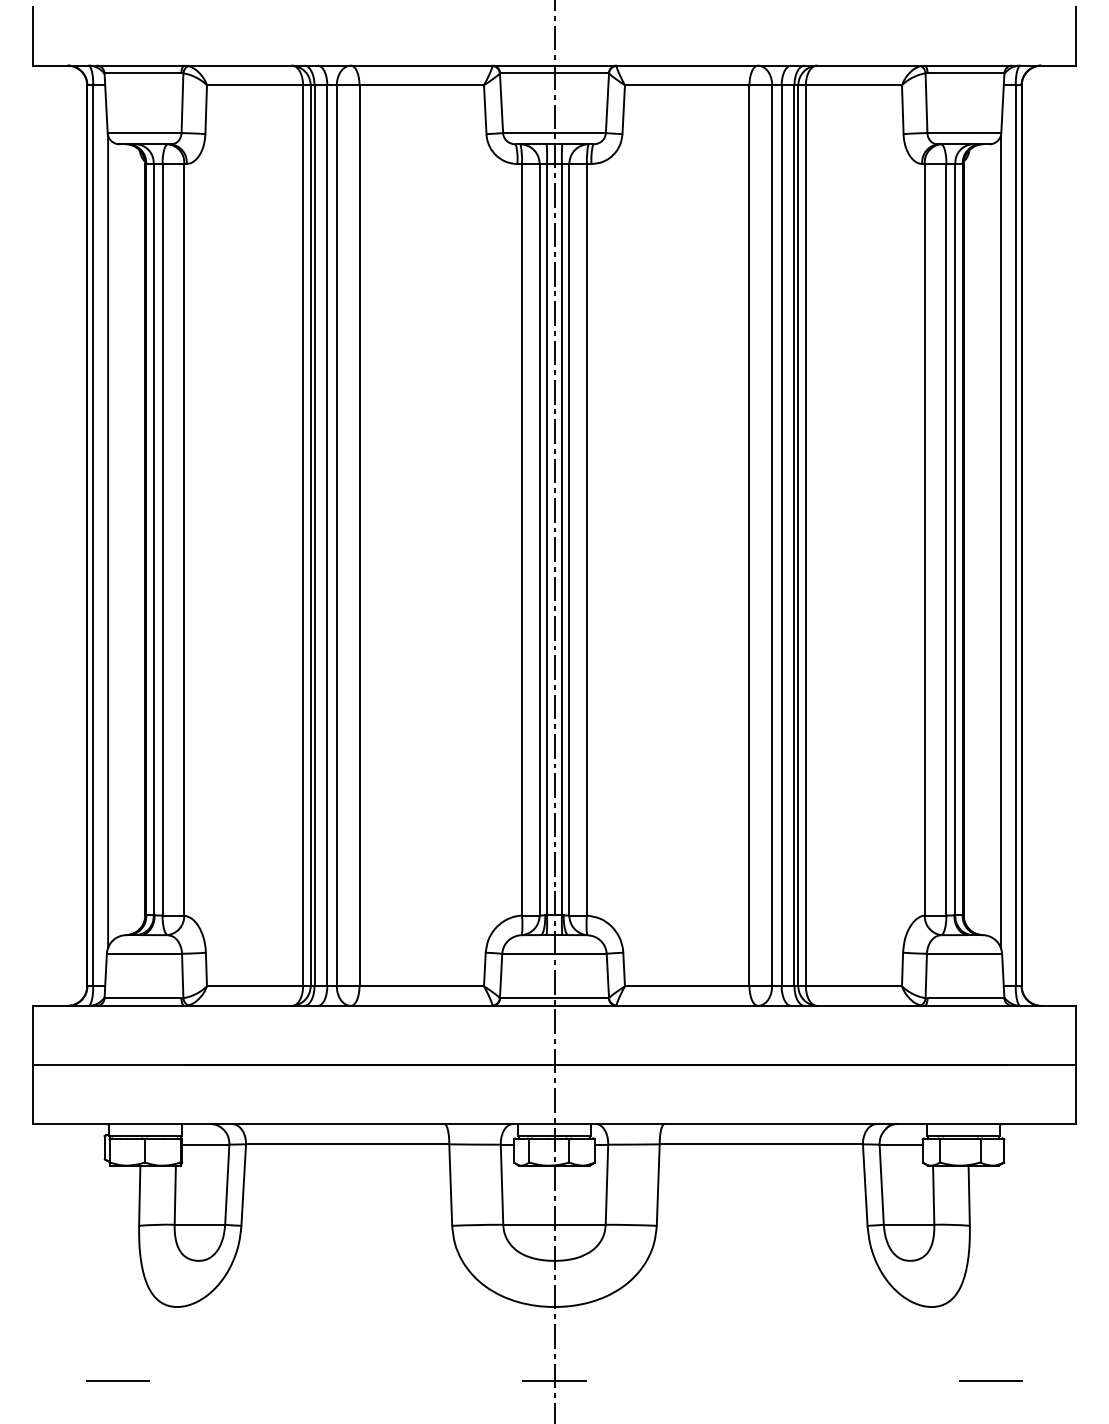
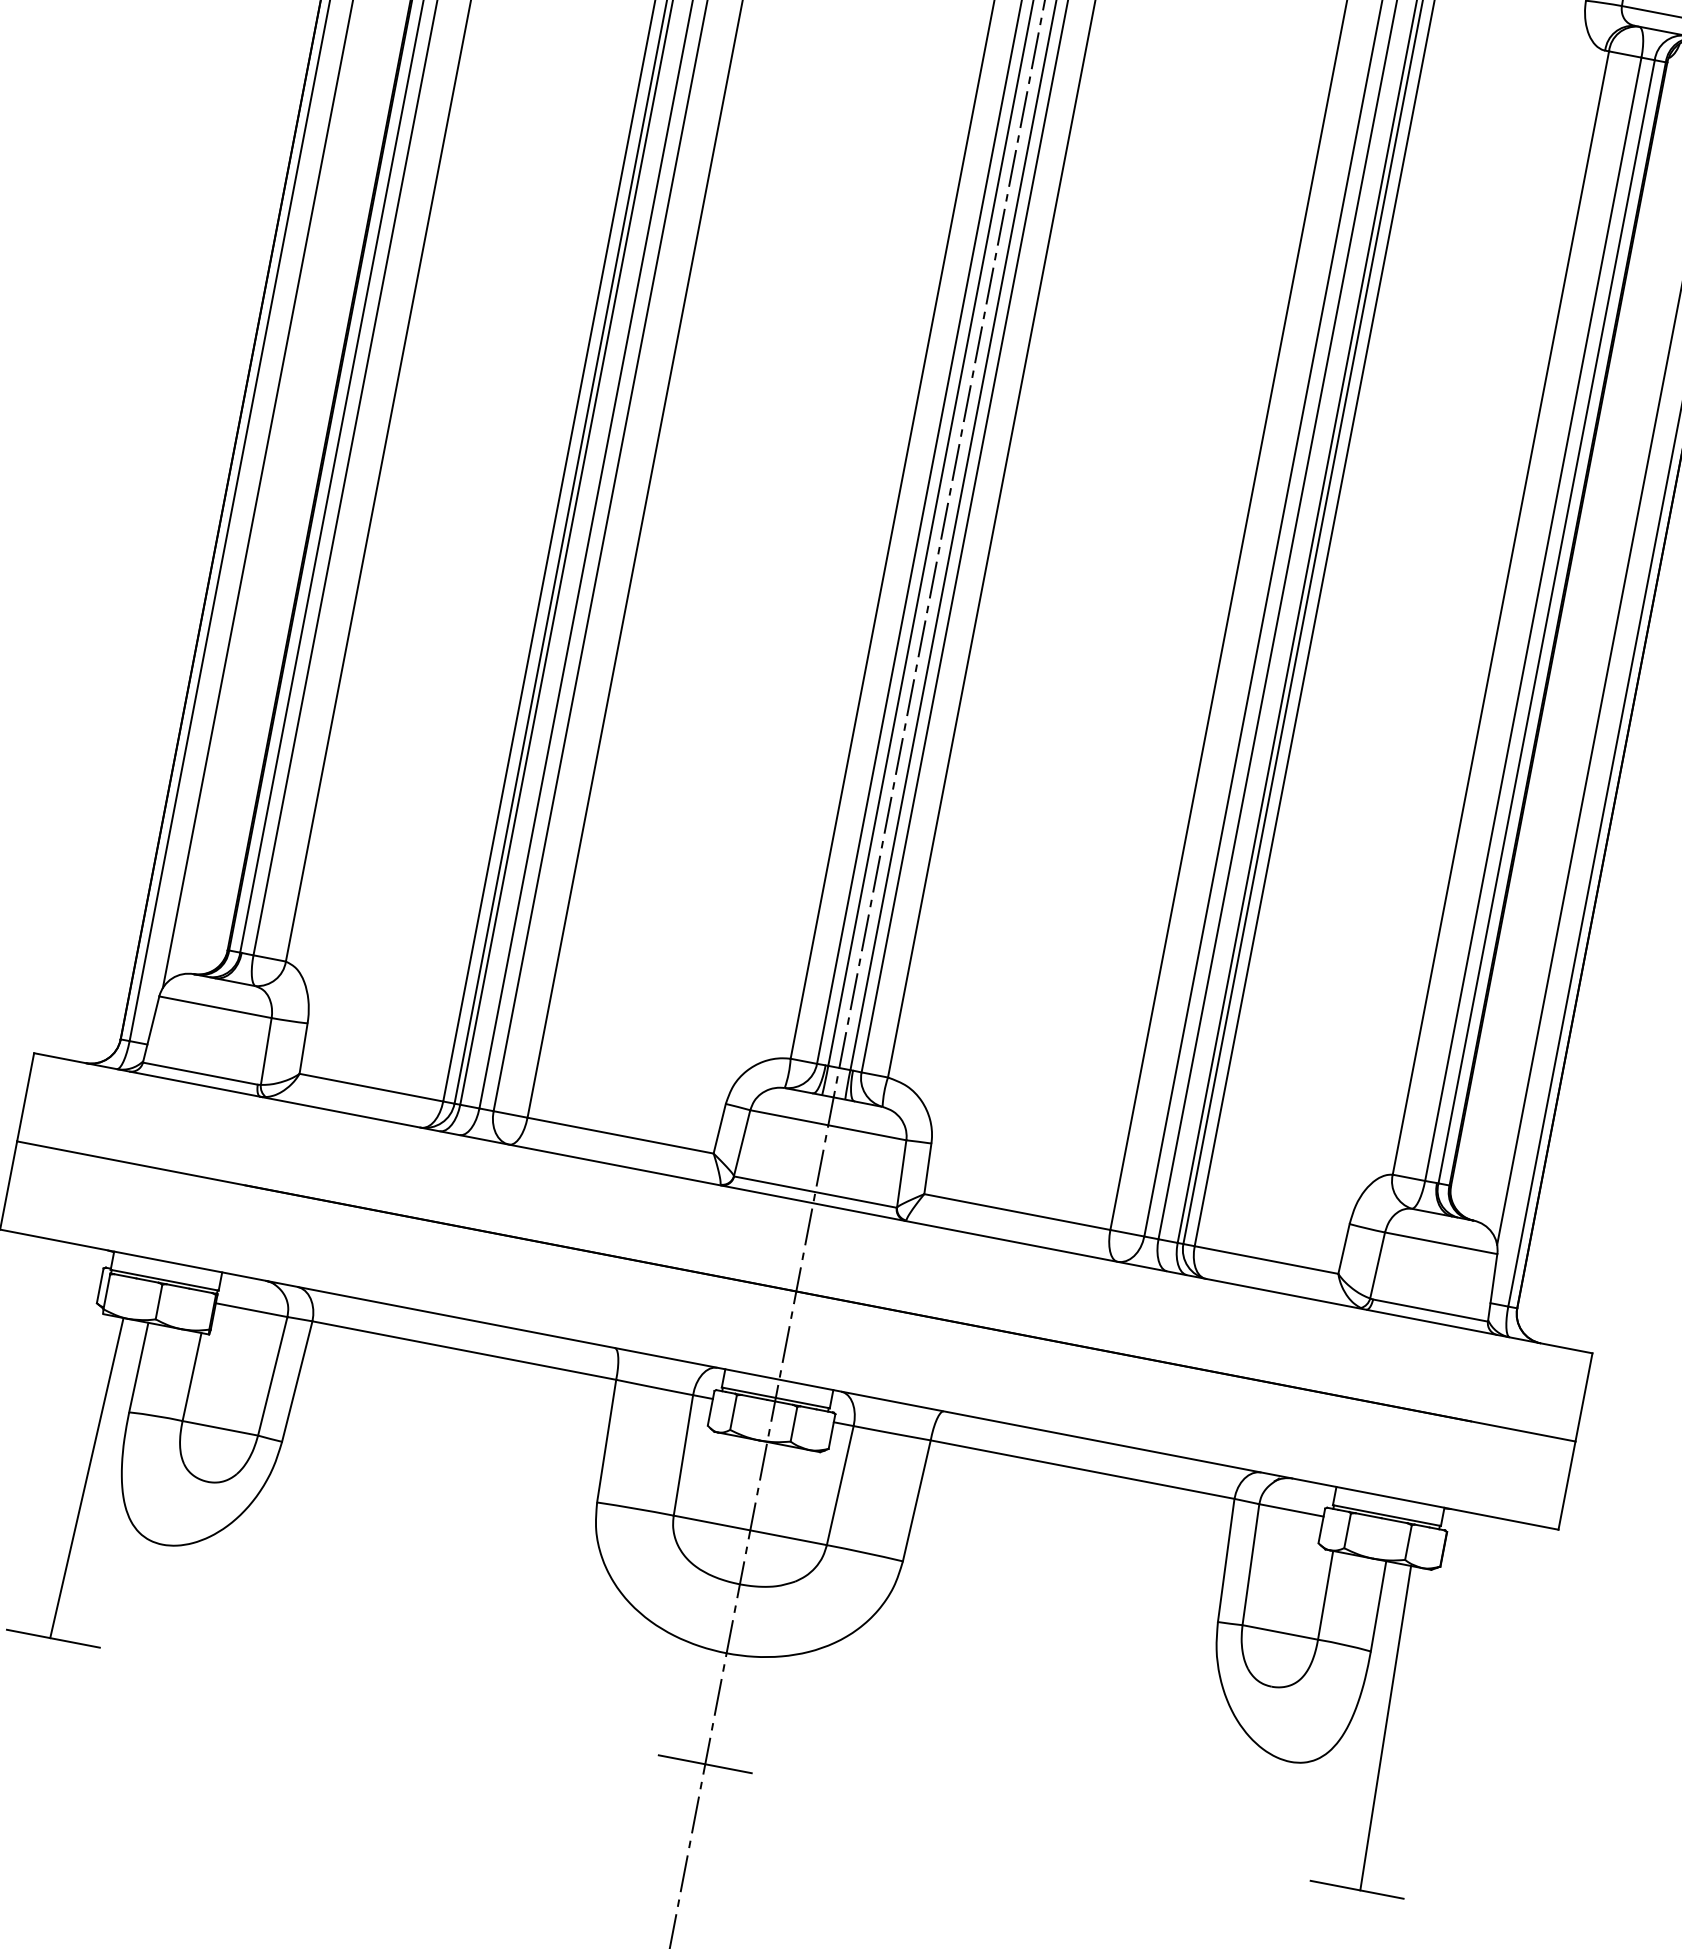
line: (119, 1273) -> (86, 1477), added
line: (988, 1273) -> (1384, 1728), added

